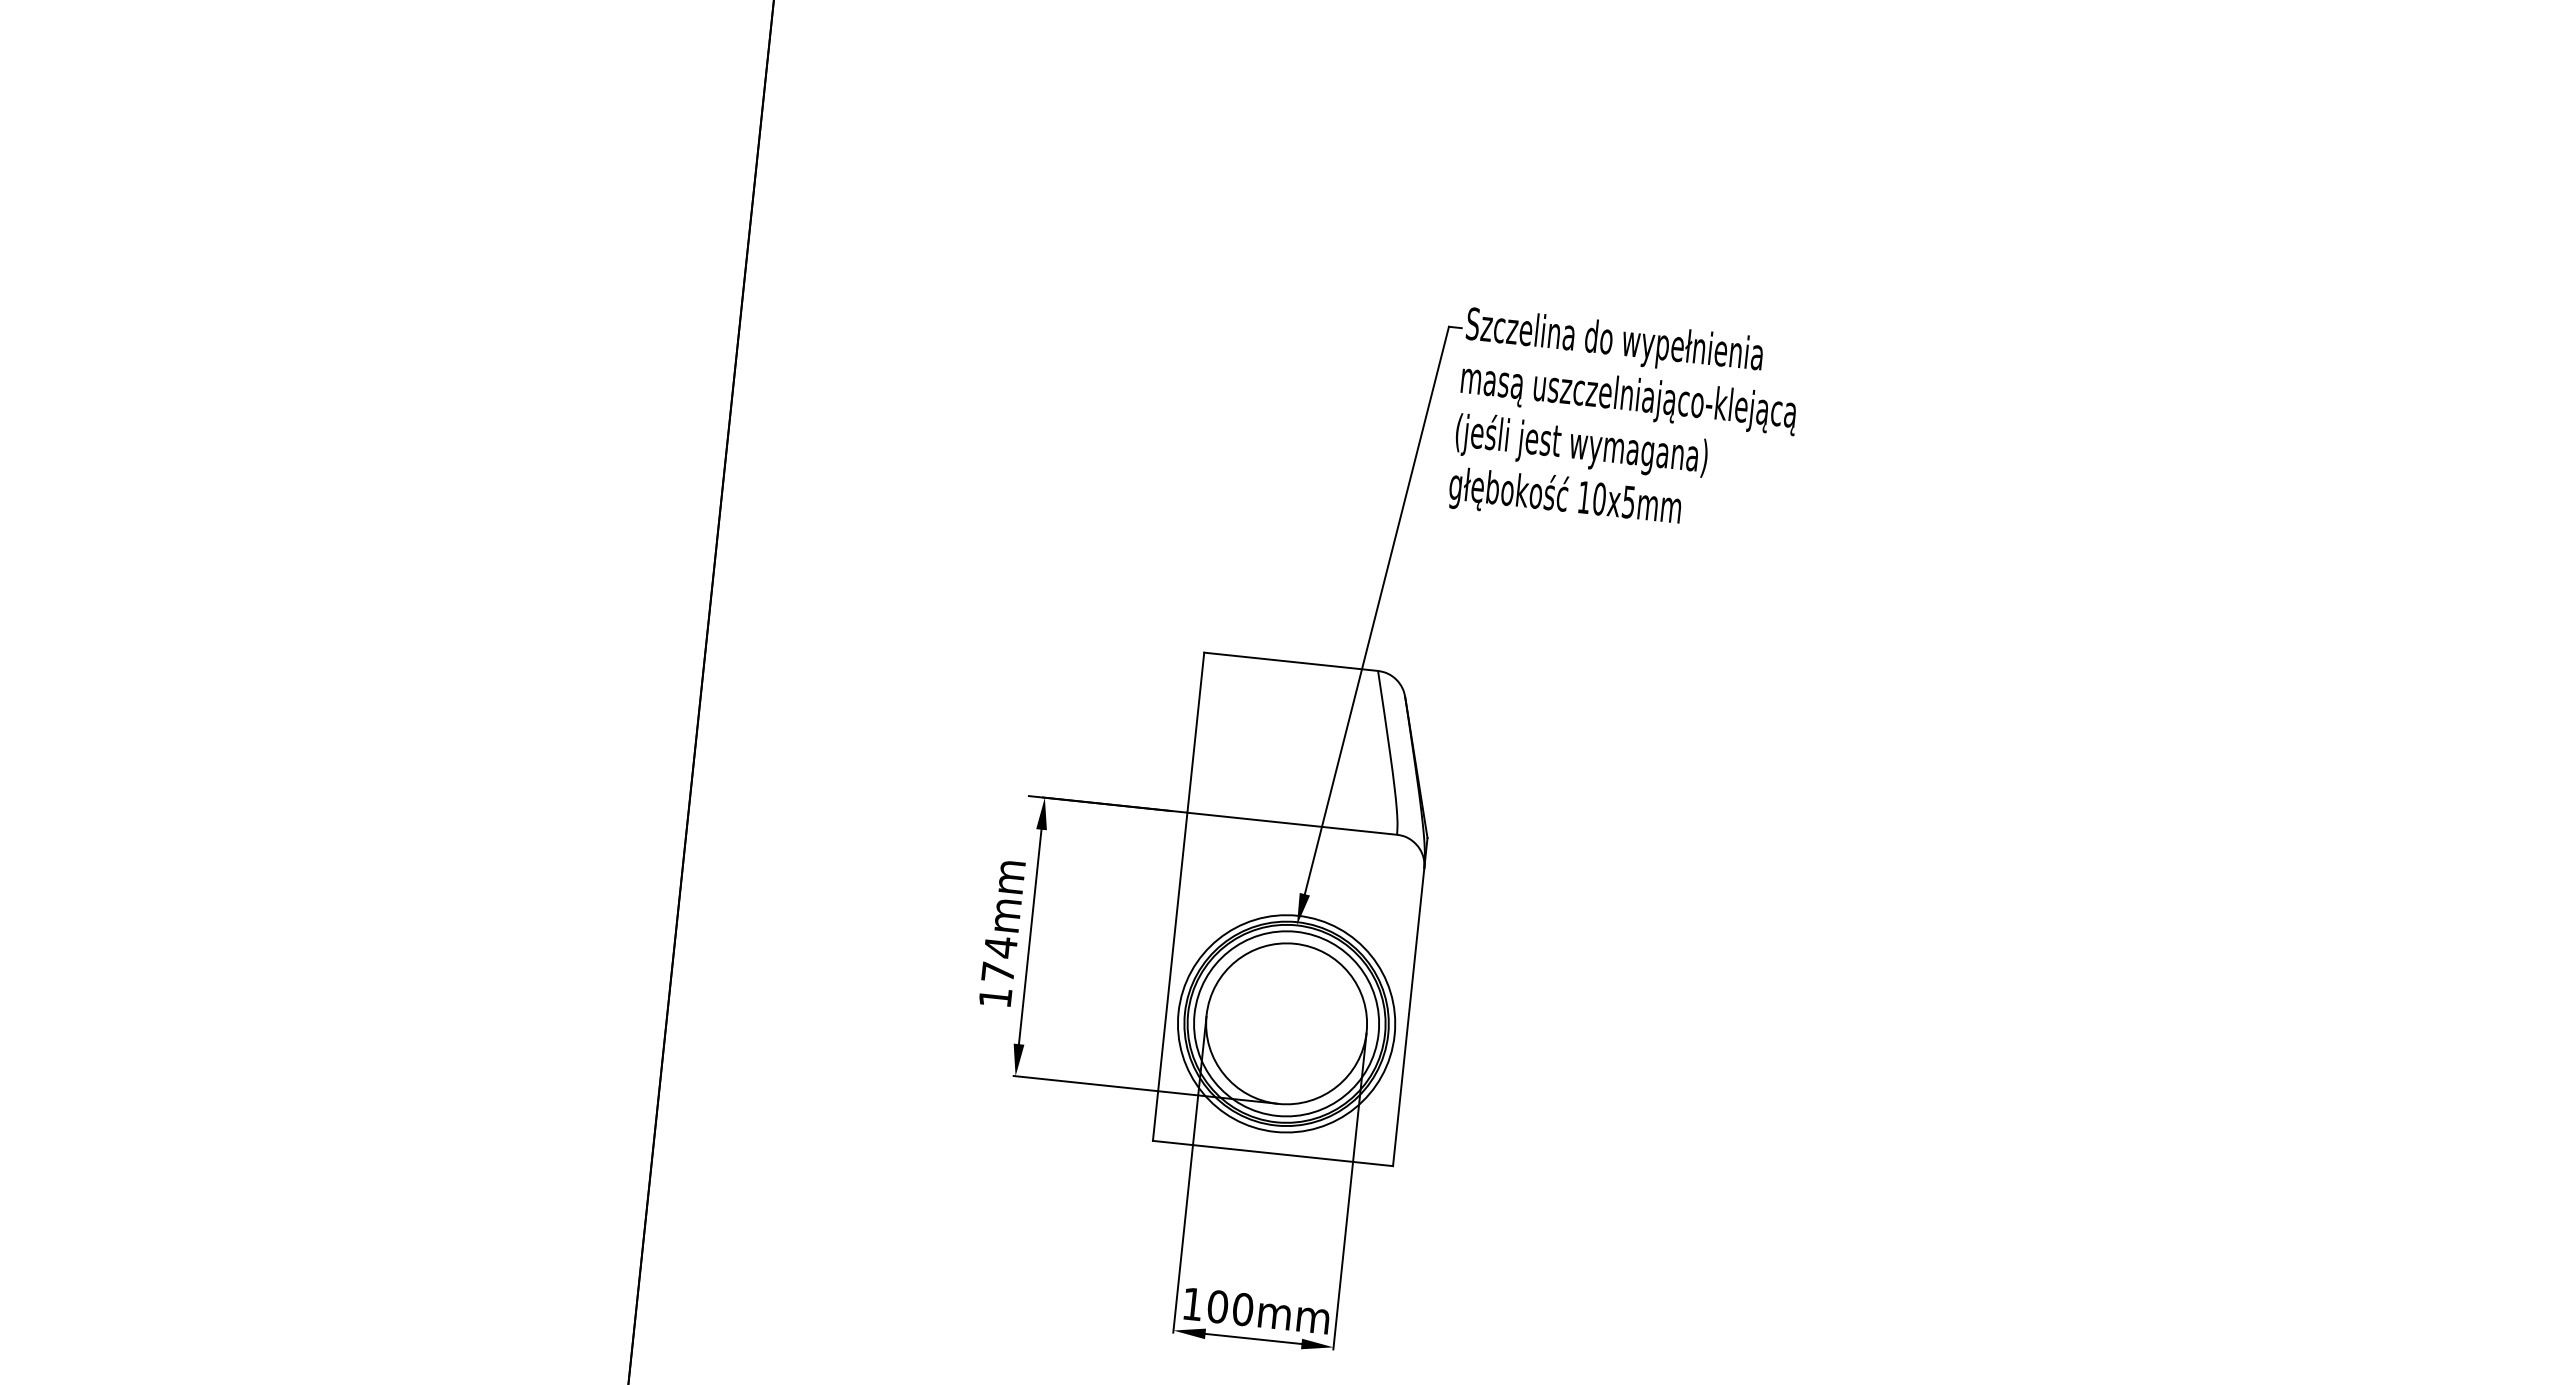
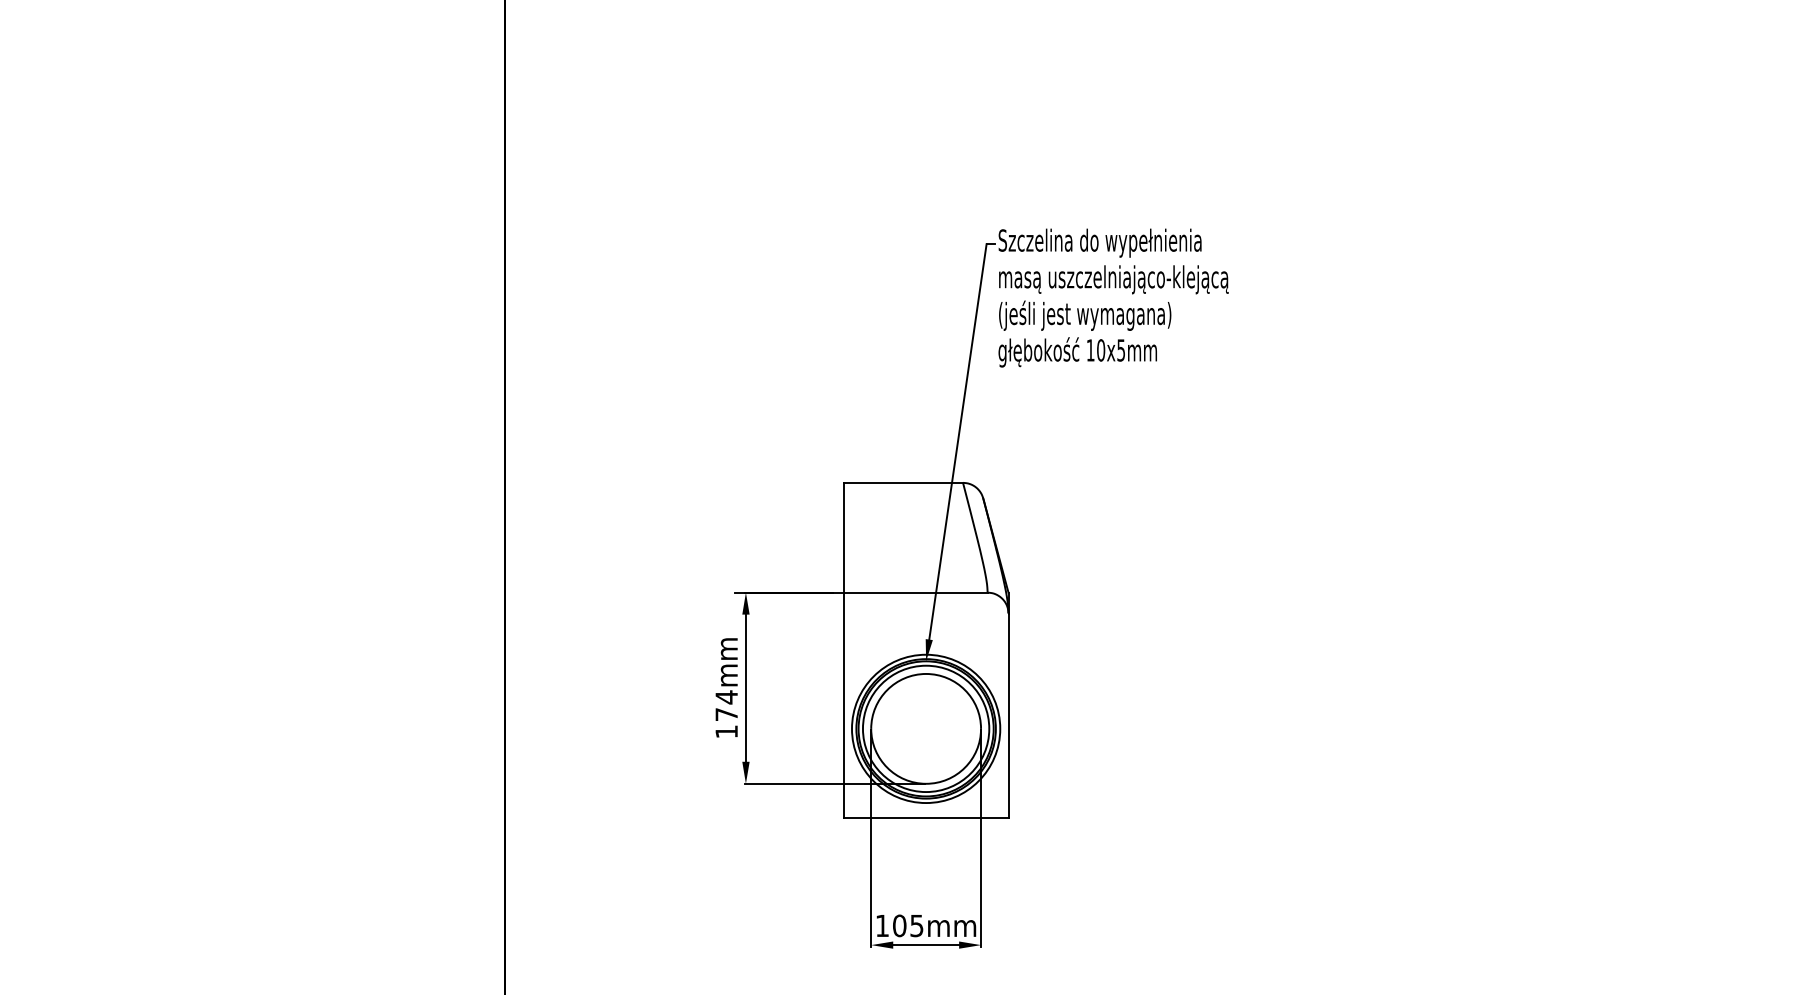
text: (1242, 1308) -> (916, 925), 100mm -> 105mm

